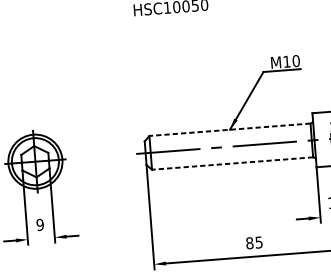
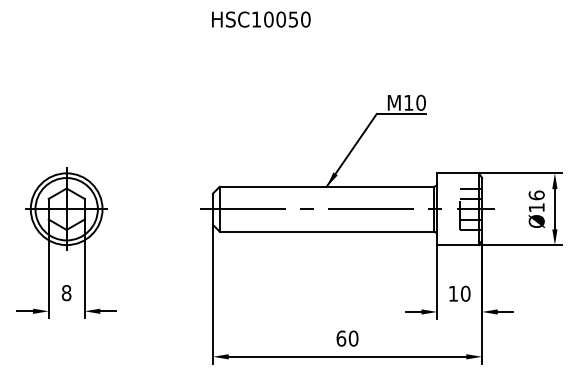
line: (229, 129) -> (326, 186), dashed -> solid
line: (232, 163) -> (326, 231), dashed -> solid
text: (40, 225) -> (66, 293), 9 -> 8
text: (254, 242) -> (347, 338), 85 -> 60

